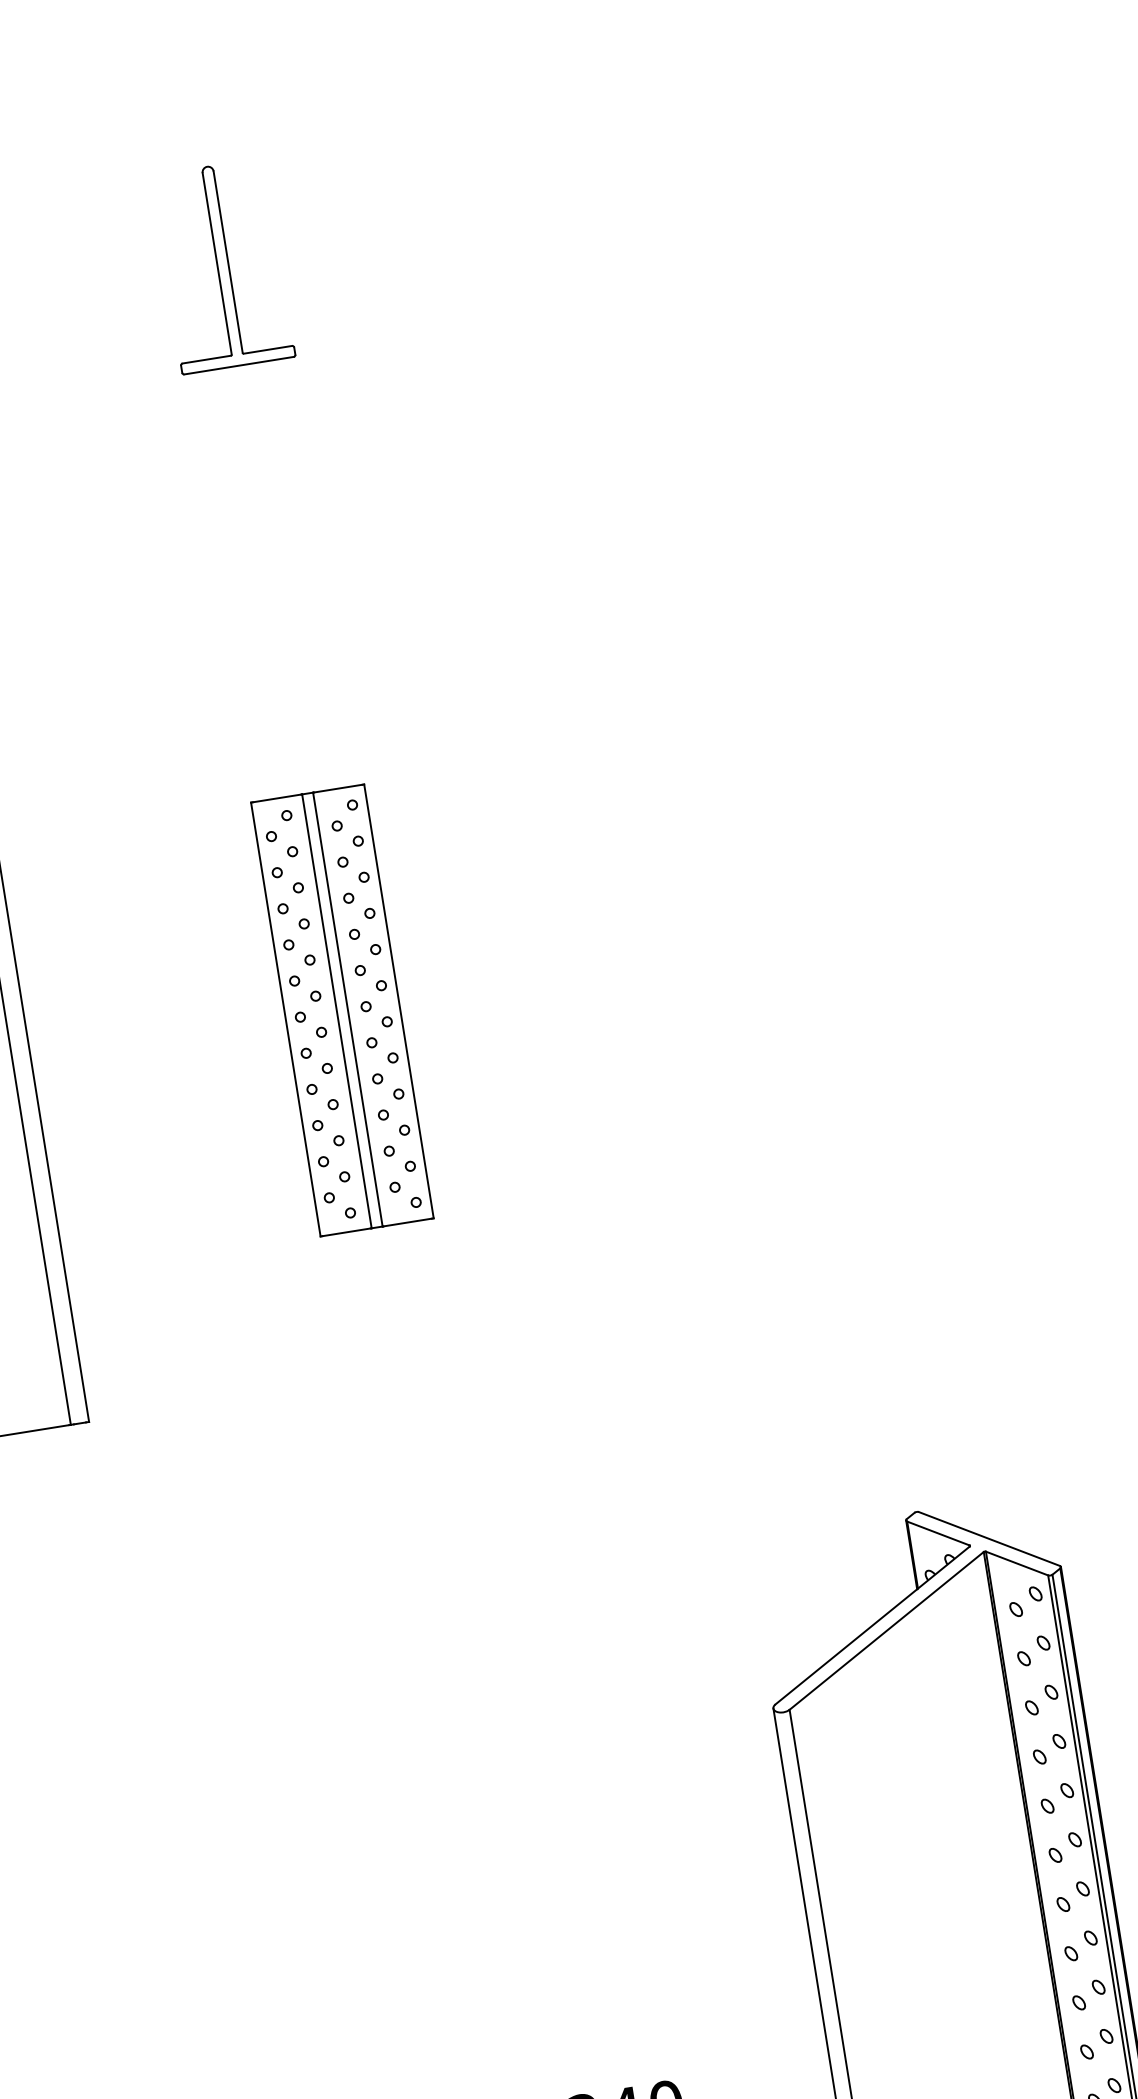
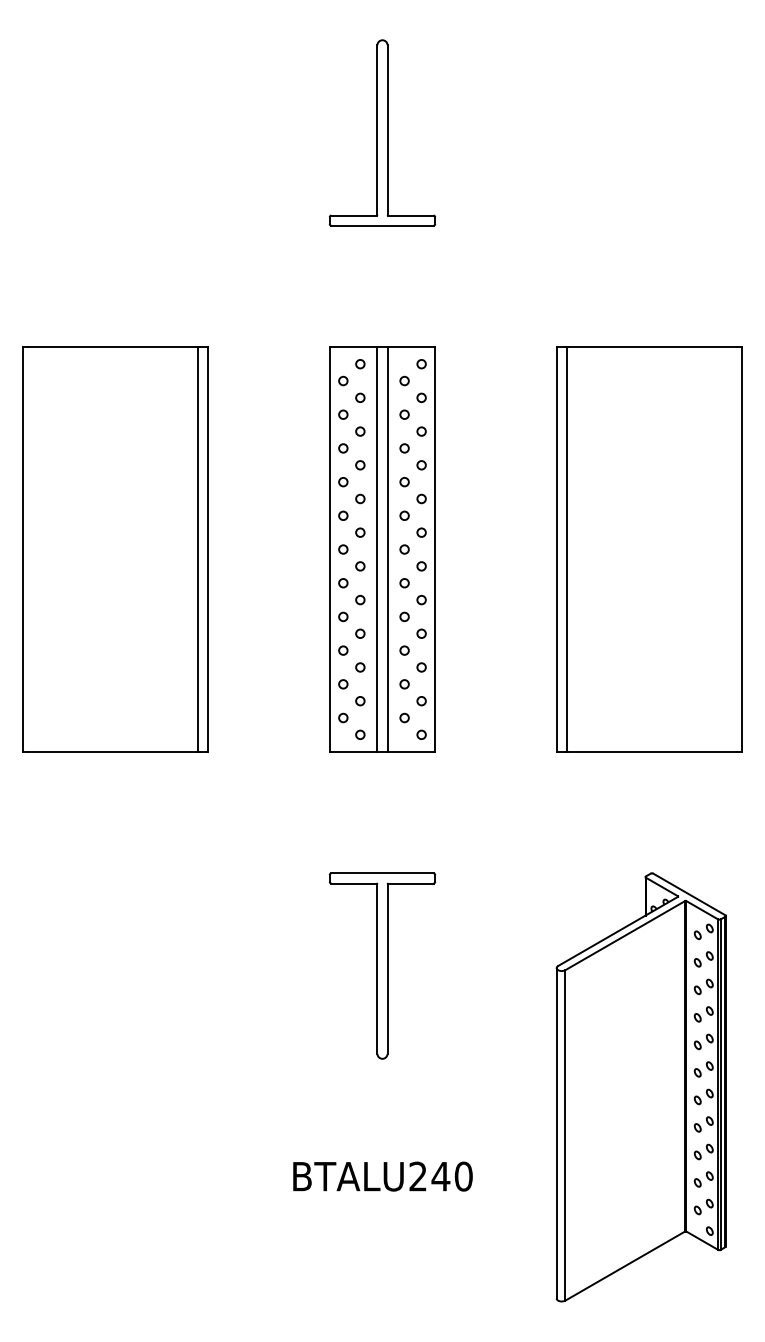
part: (223, 265) -> (382, 132), size x1.67
part: (819, 934) -> (649, 549), added
part: (342, 1010) -> (382, 549), size x1.67
part: (461, 1753) -> (382, 965), added

